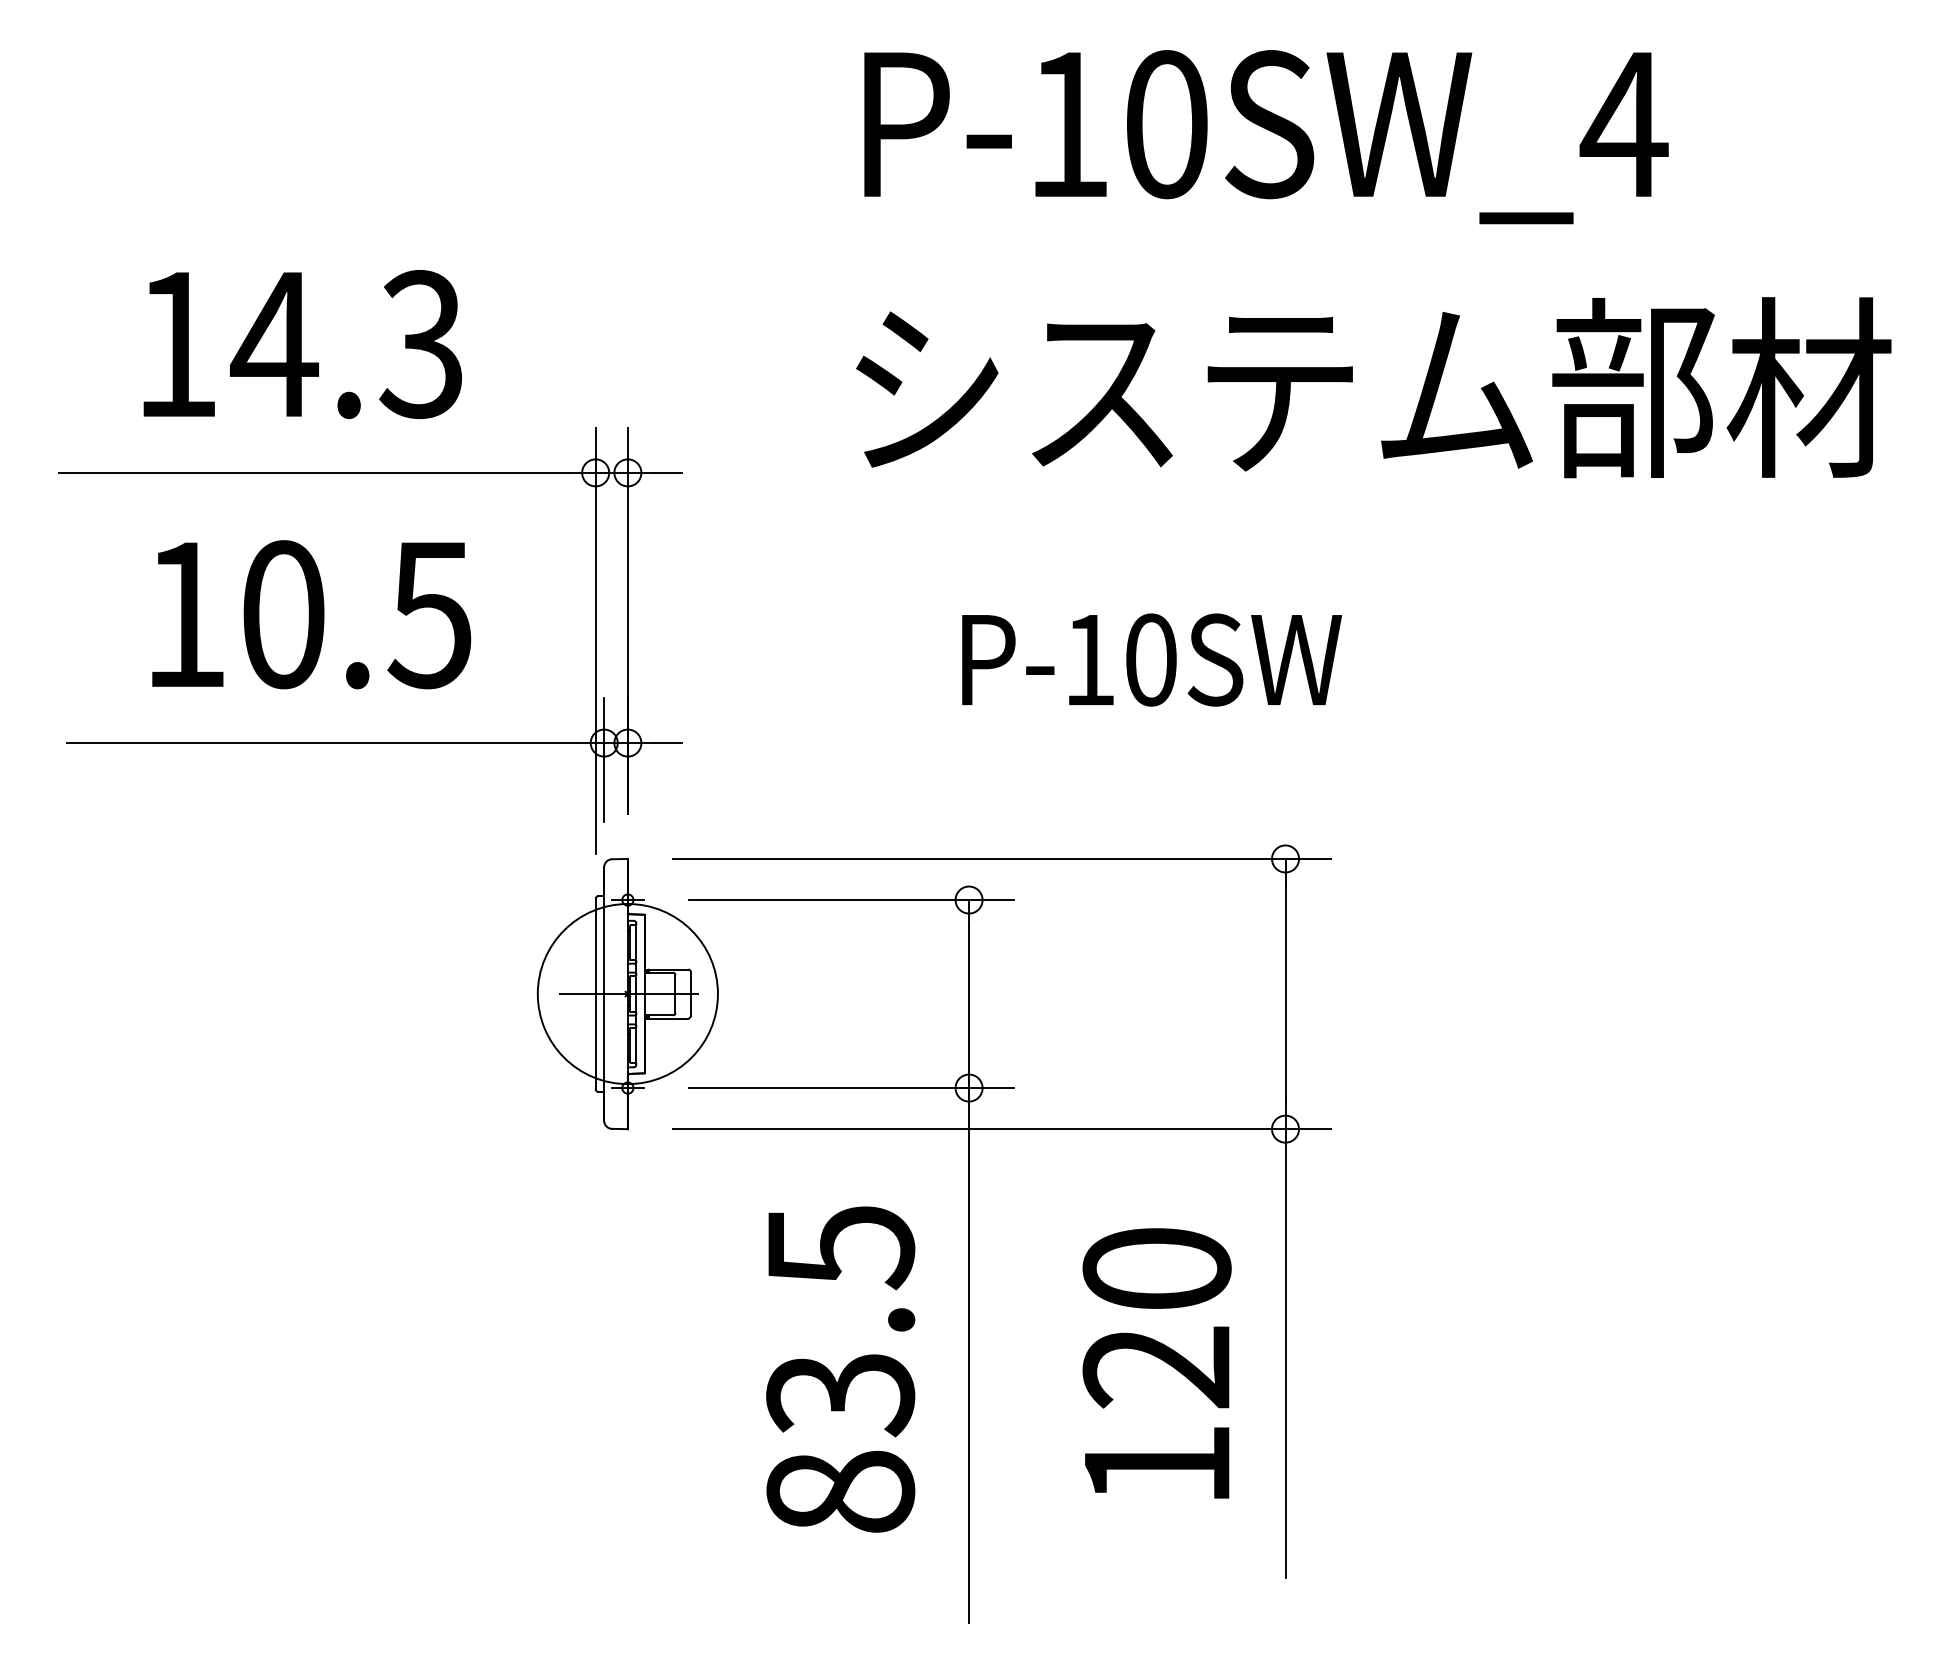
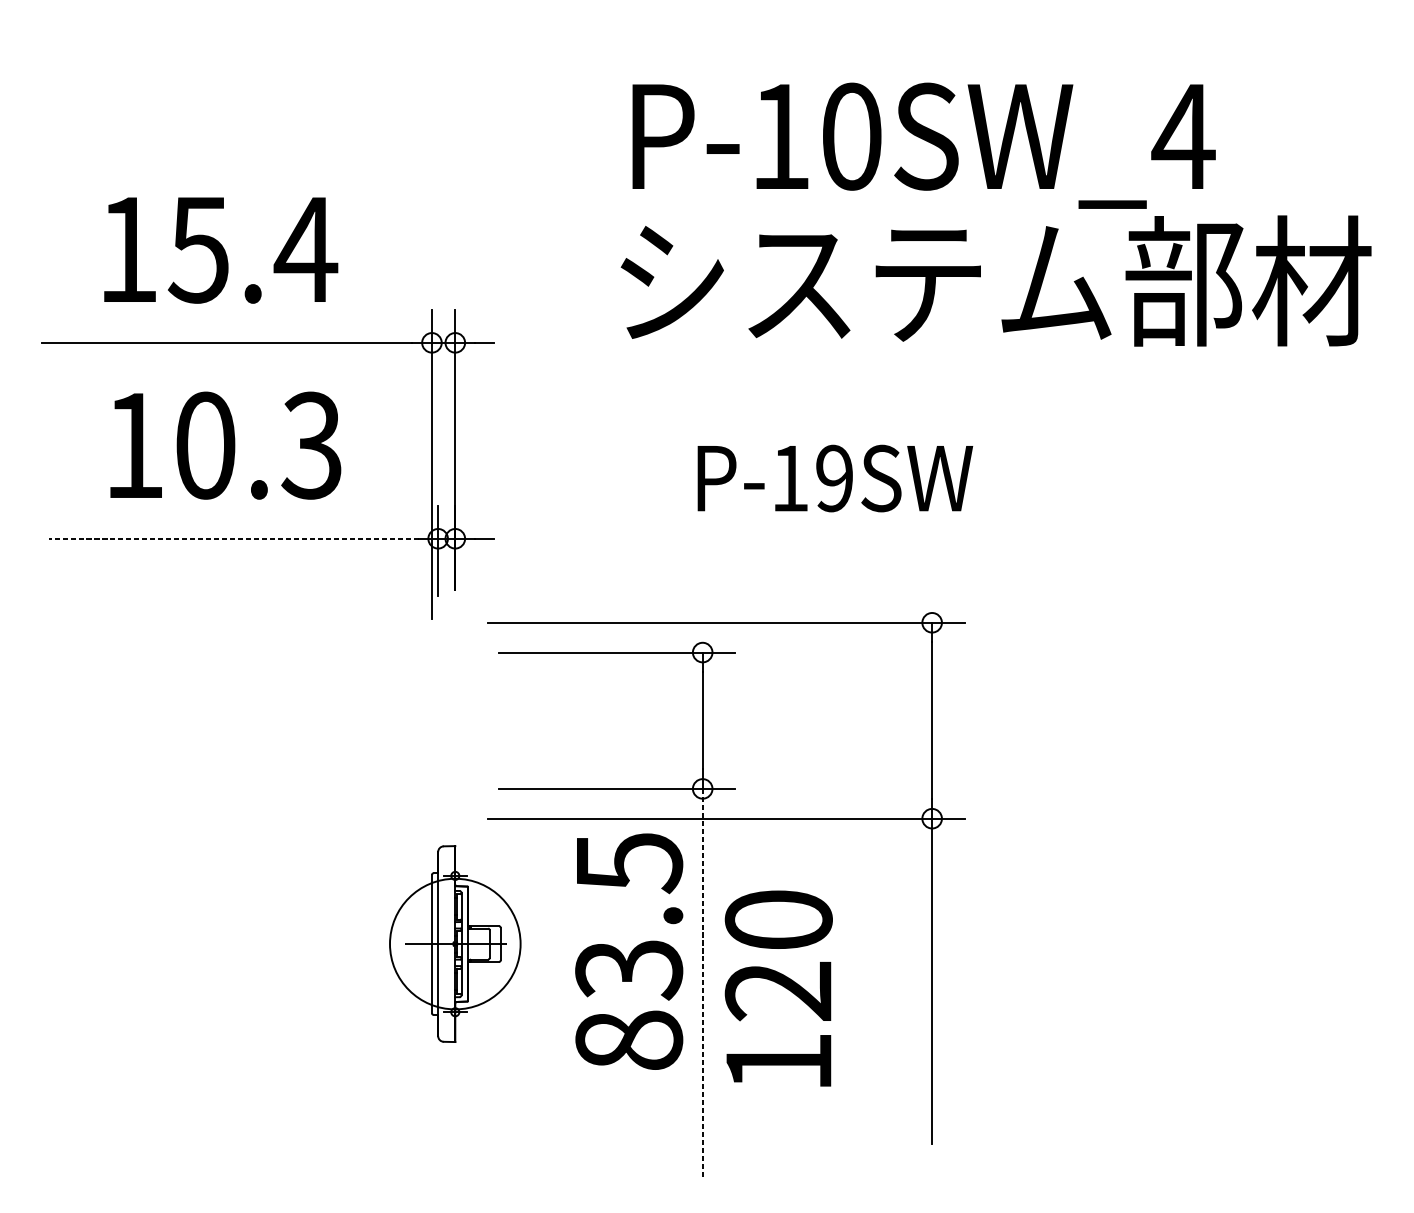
text: (1266, 137) -> (924, 146), moved
text: (348, 344) -> (252, 249), 14.3 -> 15.4
text: (429, 614) -> (311, 445), 10.5 -> 10.3
text: (1150, 659) -> (834, 478), P-10SW -> P-19SW
line: (321, 743) -> (233, 539), solid -> dashed
part: (627, 994) -> (455, 944), moved
line: (969, 1356) -> (703, 983), solid -> dashed
text: (1156, 1363) -> (778, 988), moved
text: (840, 1369) -> (629, 951), moved

